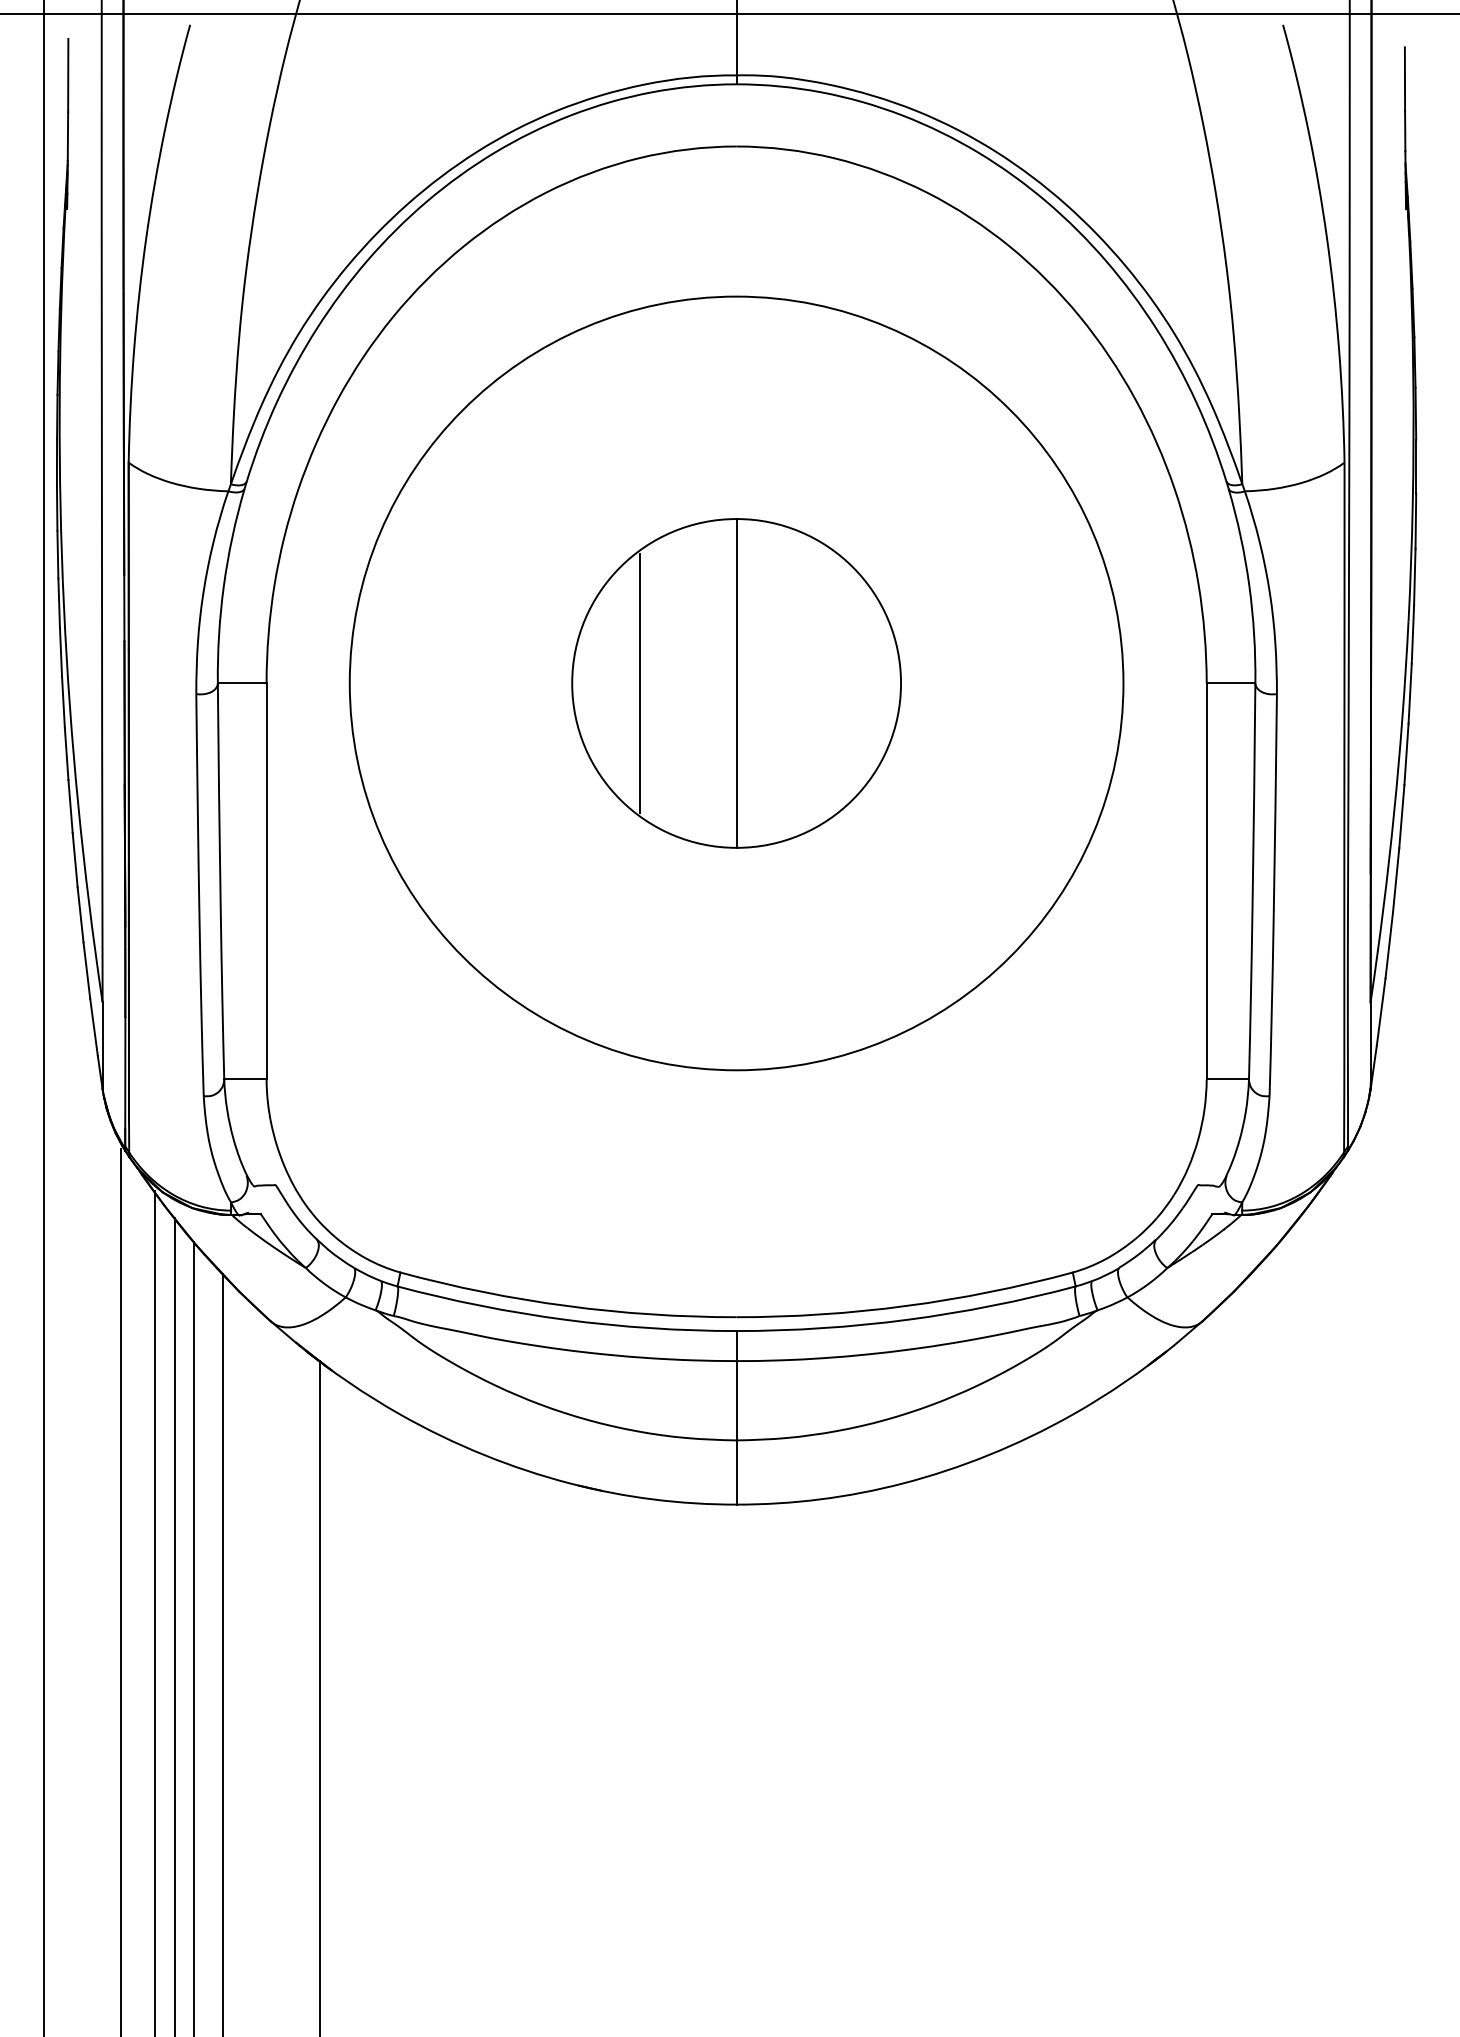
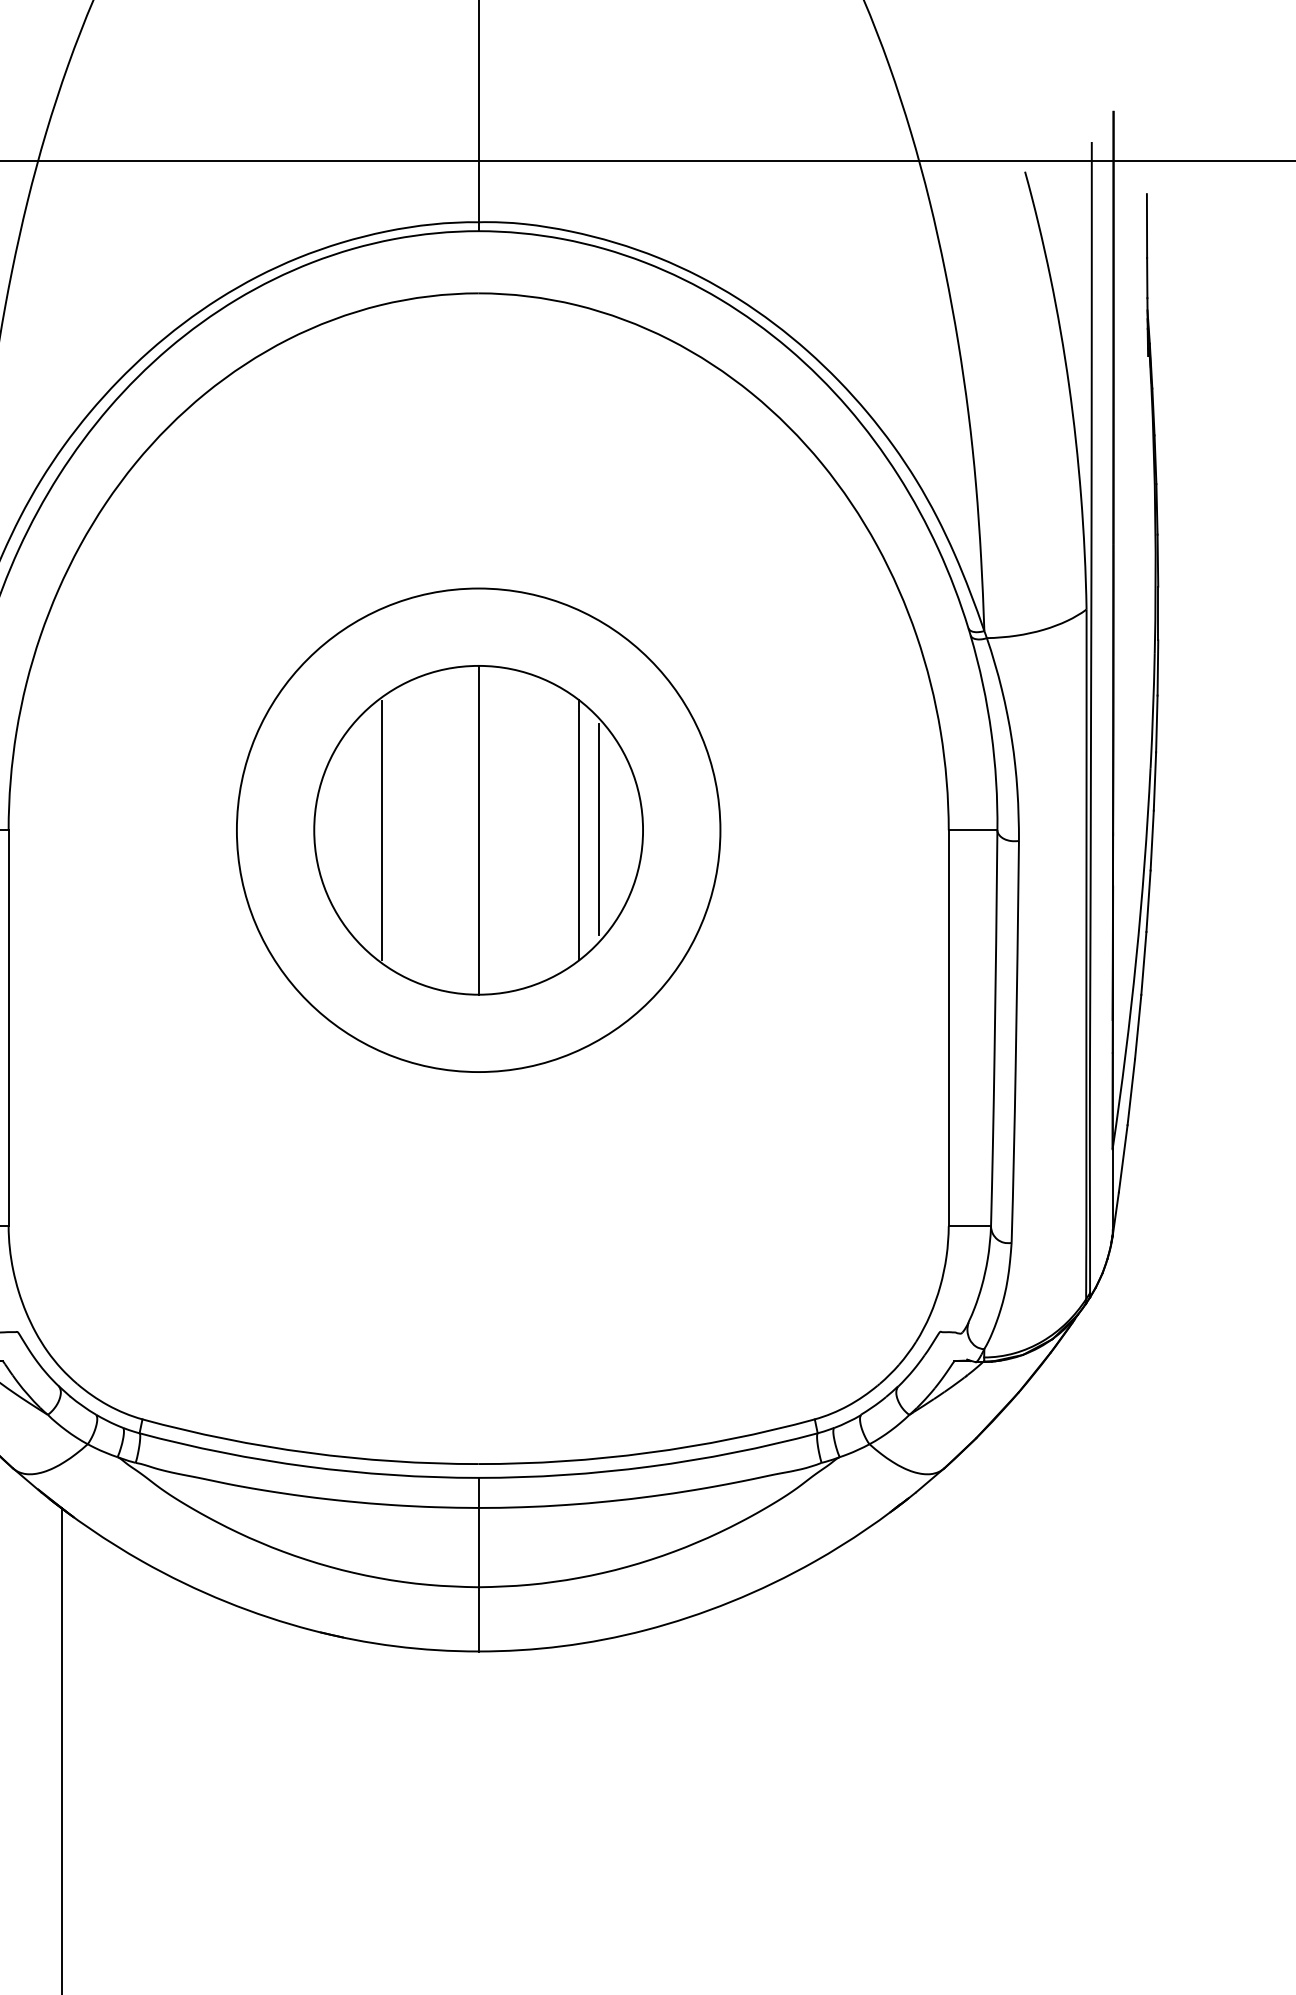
line: (856, 682) -> (598, 829), added
circle: (736, 683) -> (478, 830), size x0.62
line: (837, 683) -> (579, 830), added

